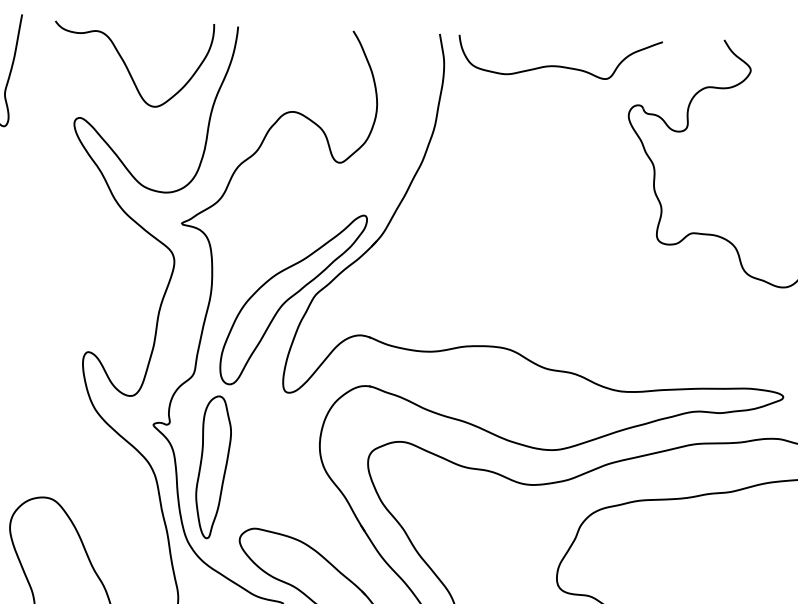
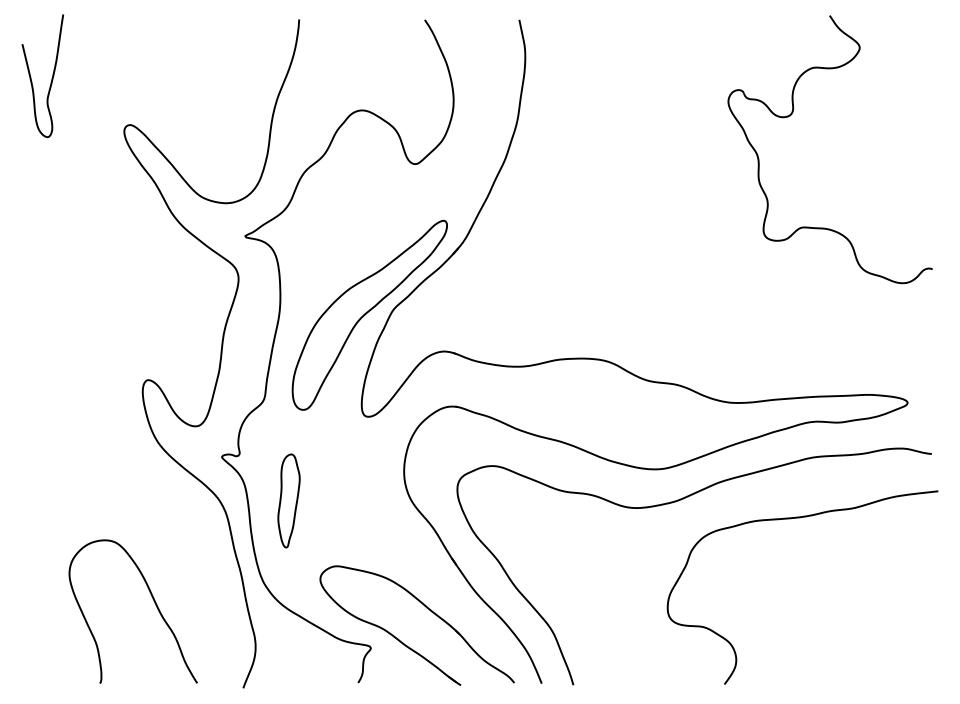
curve: (127, 65) -> (179, 66), removed
curve: (558, 65) -> (649, 49), removed
part: (213, 466) -> (288, 500), size x0.6

